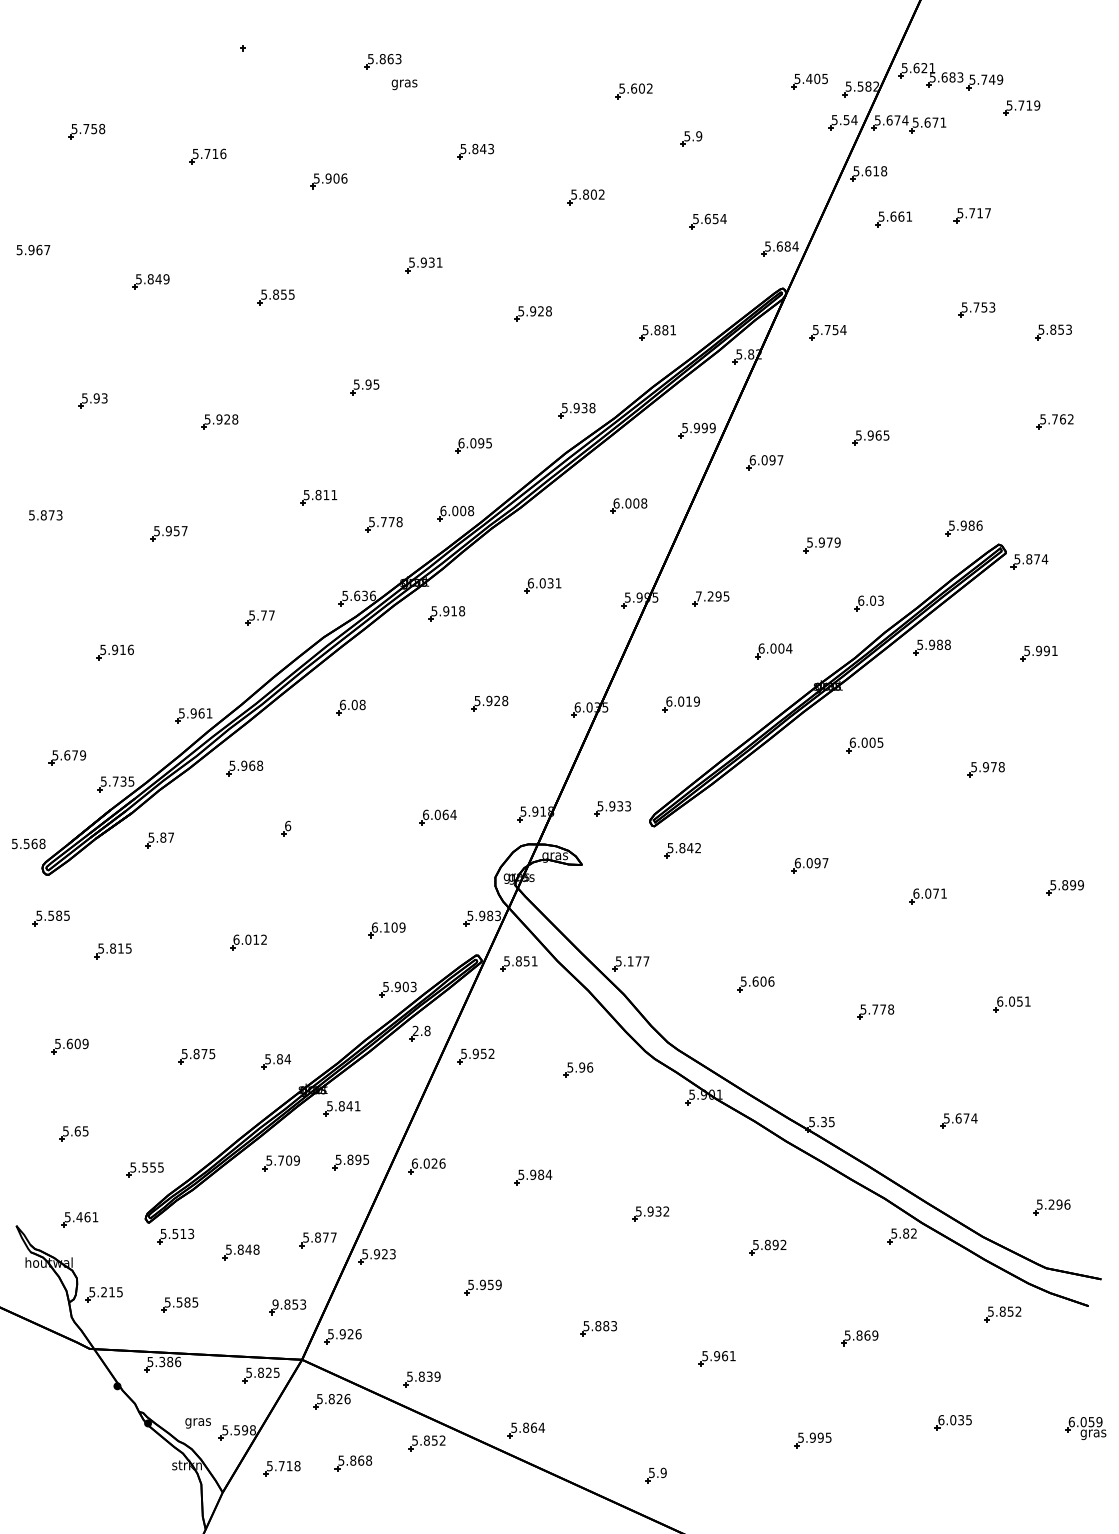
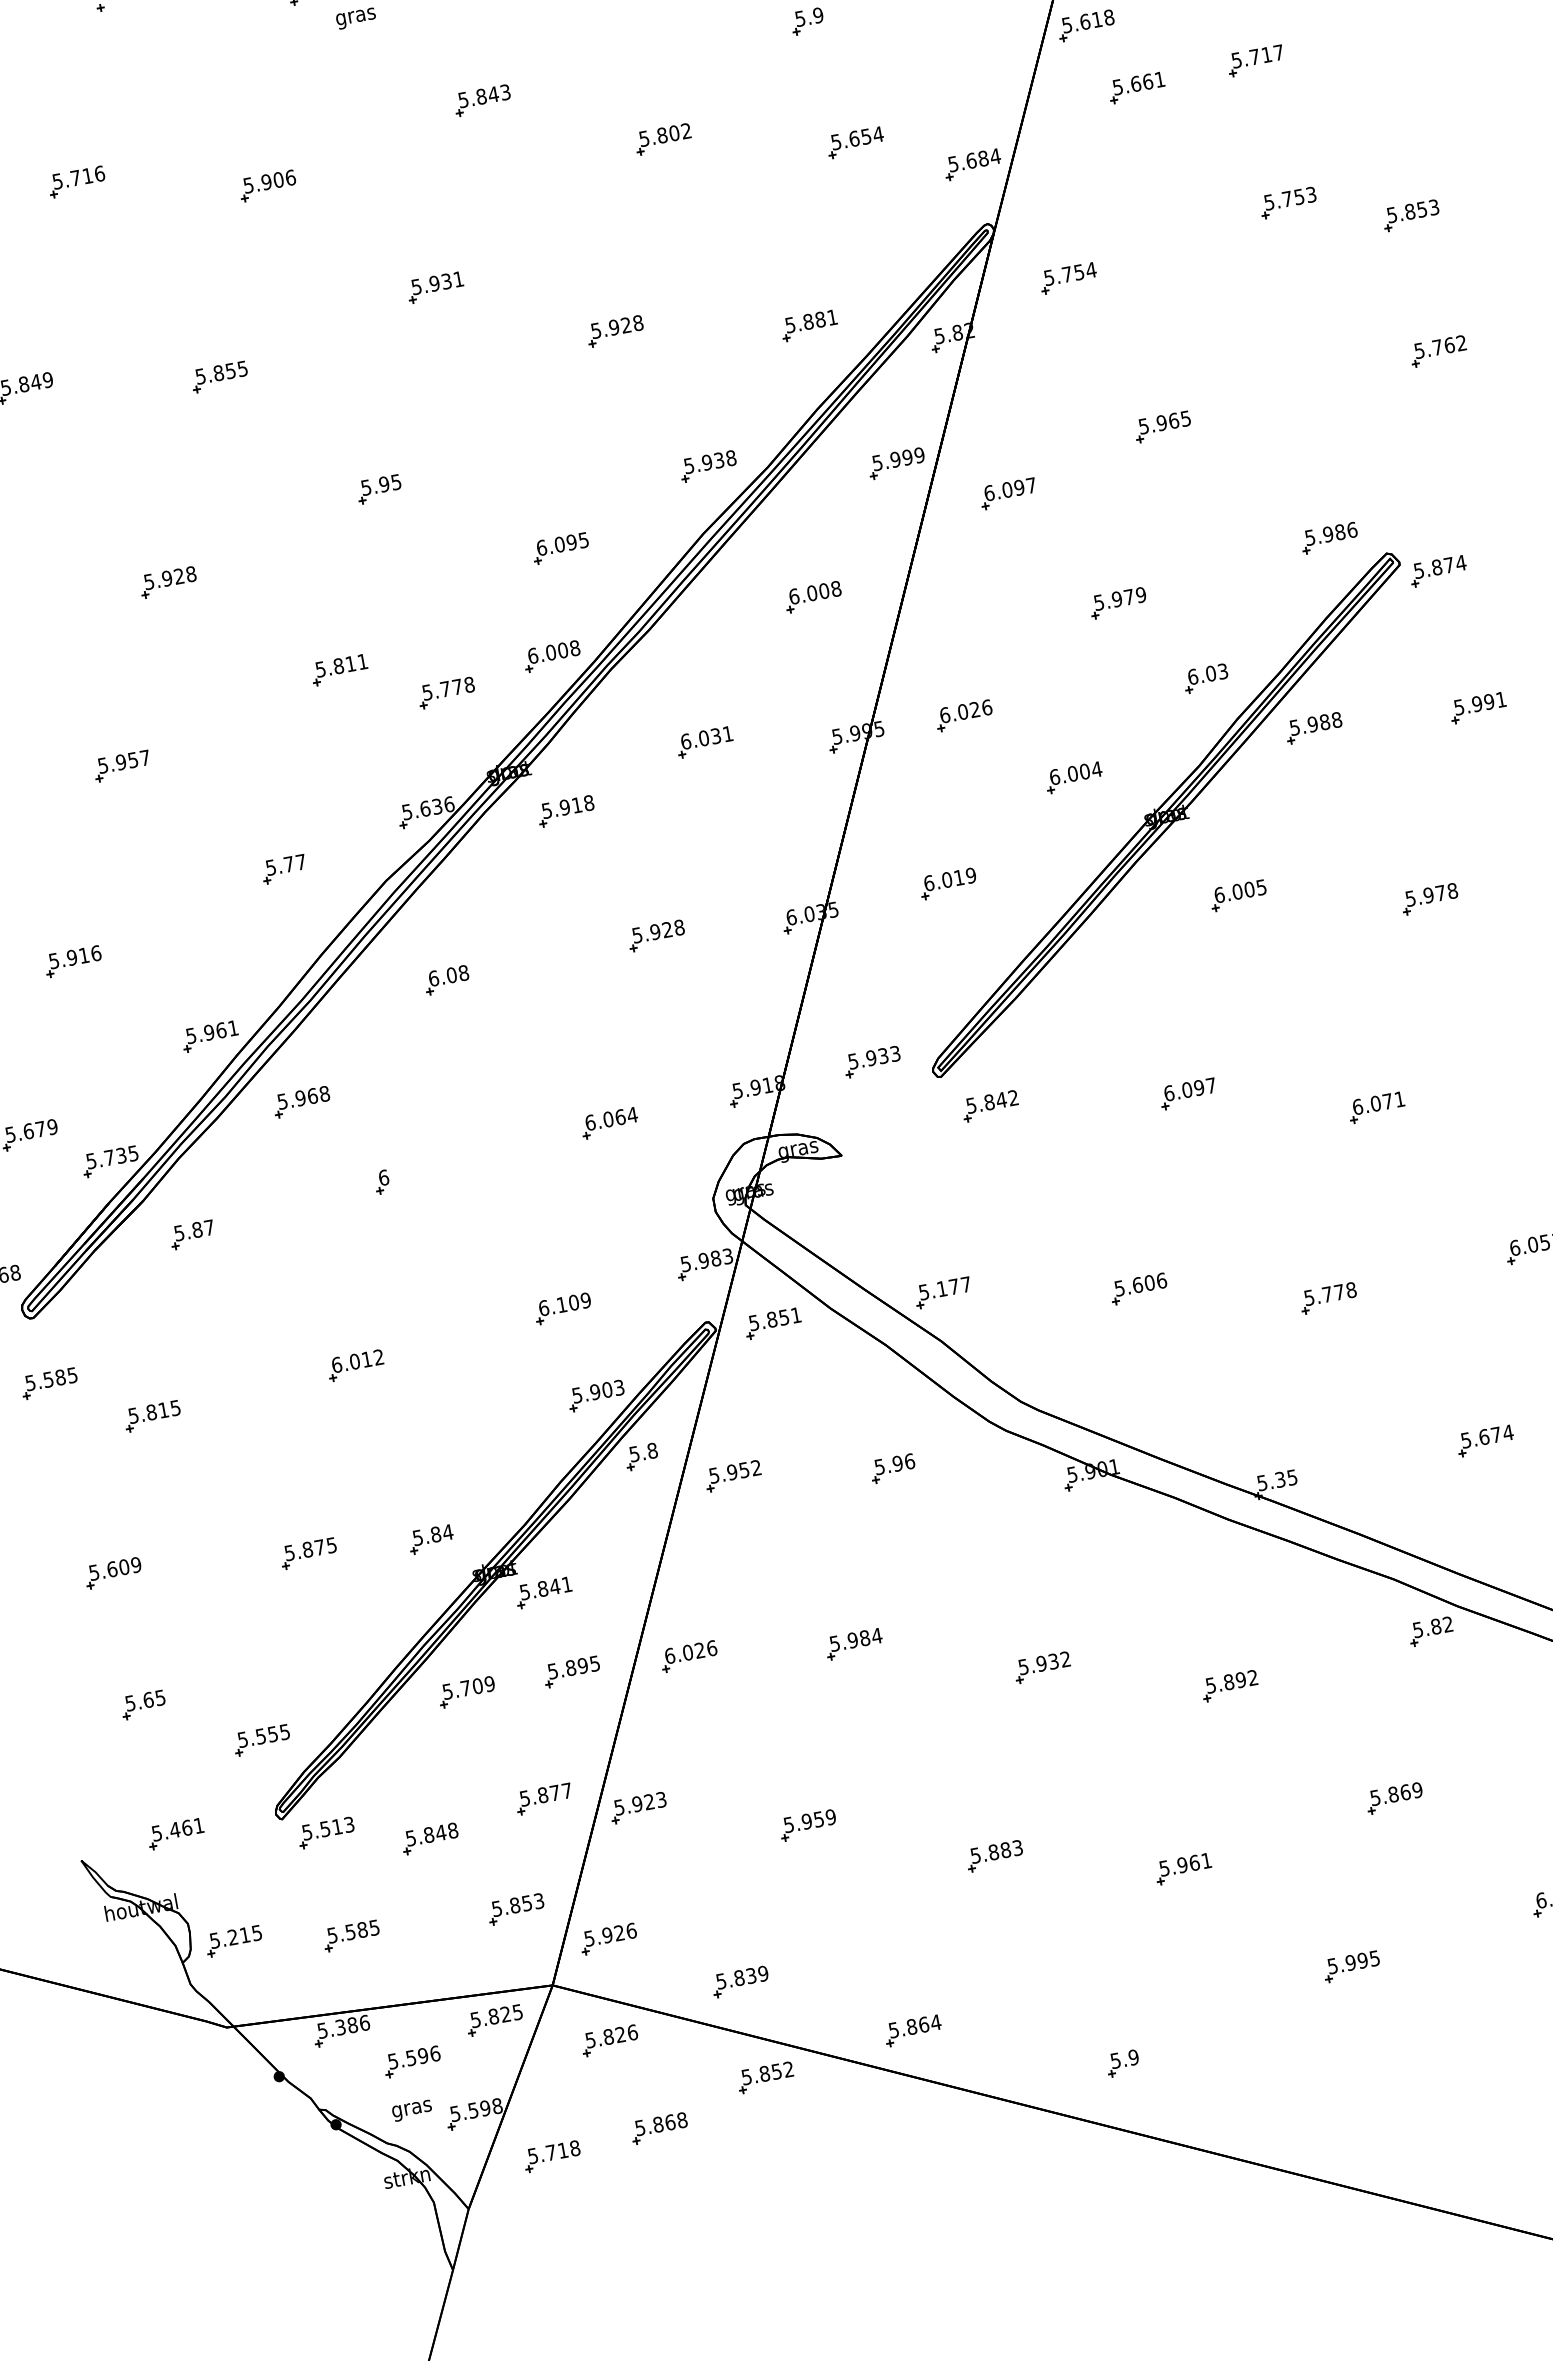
text: (712, 596) -> (965, 711), 7.295 -> 6.026
text: (415, 1030) -> (634, 1453), 2.8 -> 5.8
text: (275, 1304) -> (496, 1908), 9.853 -> 5.853
part: (203, 1392) -> (411, 2062), added

